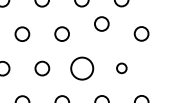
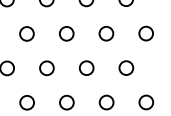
circle: (101, 23) -> (106, 33), moved
circle: (81, 67) -> (86, 67), size x0.62
circle: (121, 67) -> (126, 67), size x1.43

